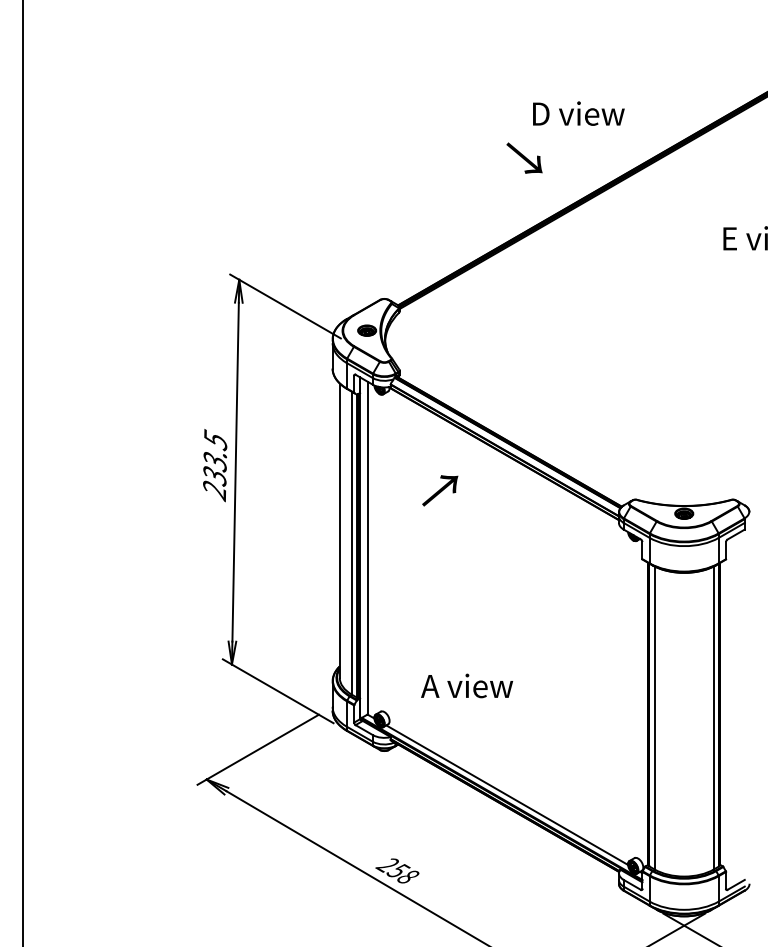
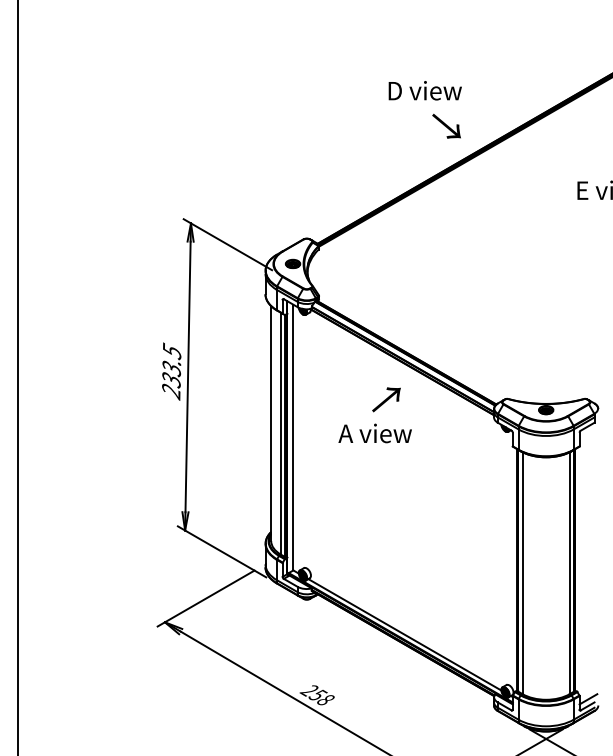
text: (578, 113) -> (425, 90), moved
text: (524, 157) -> (446, 125), moved
text: (440, 490) -> (386, 399), moved
text: (467, 685) -> (375, 433), moved
line: (737, 875) -> (588, 698), added

